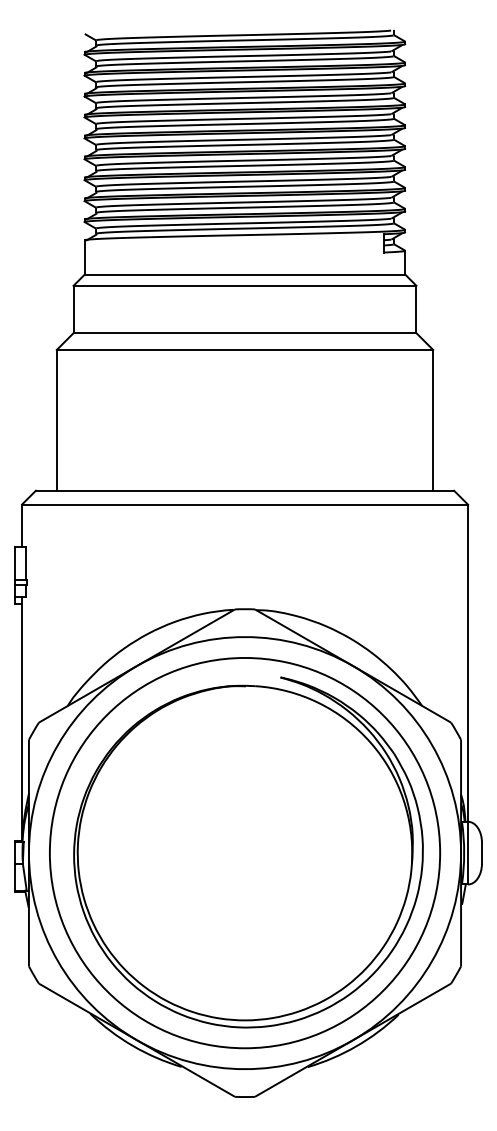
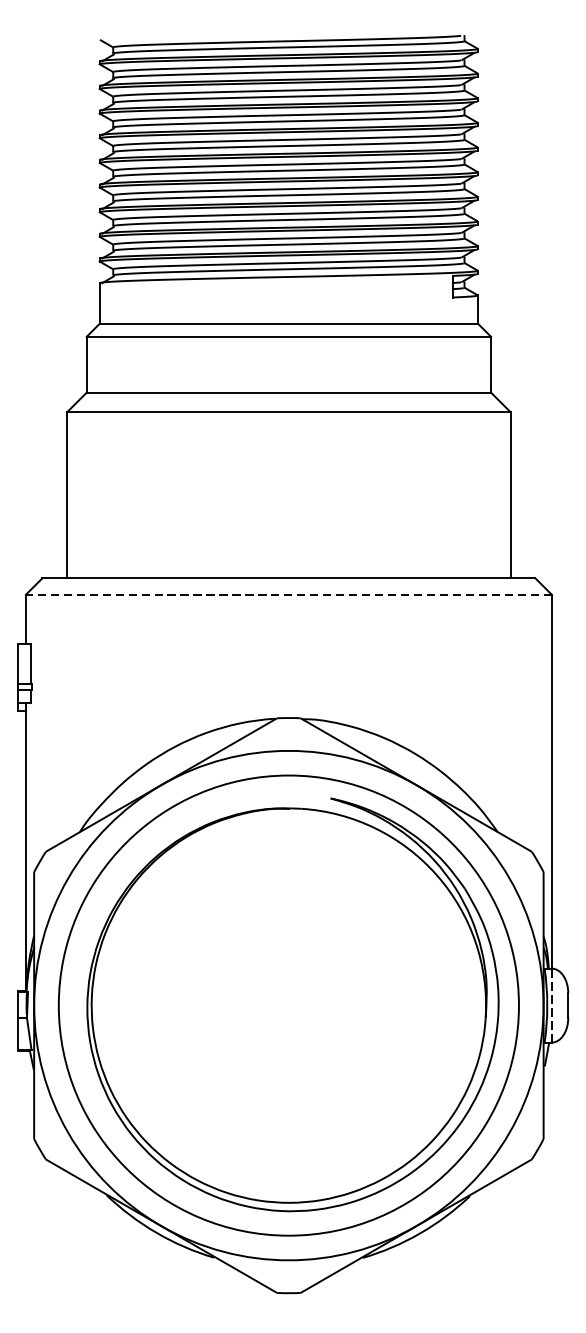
line: (244, 504) -> (288, 594), solid -> dashed
line: (468, 852) -> (552, 1004), solid -> dashed

